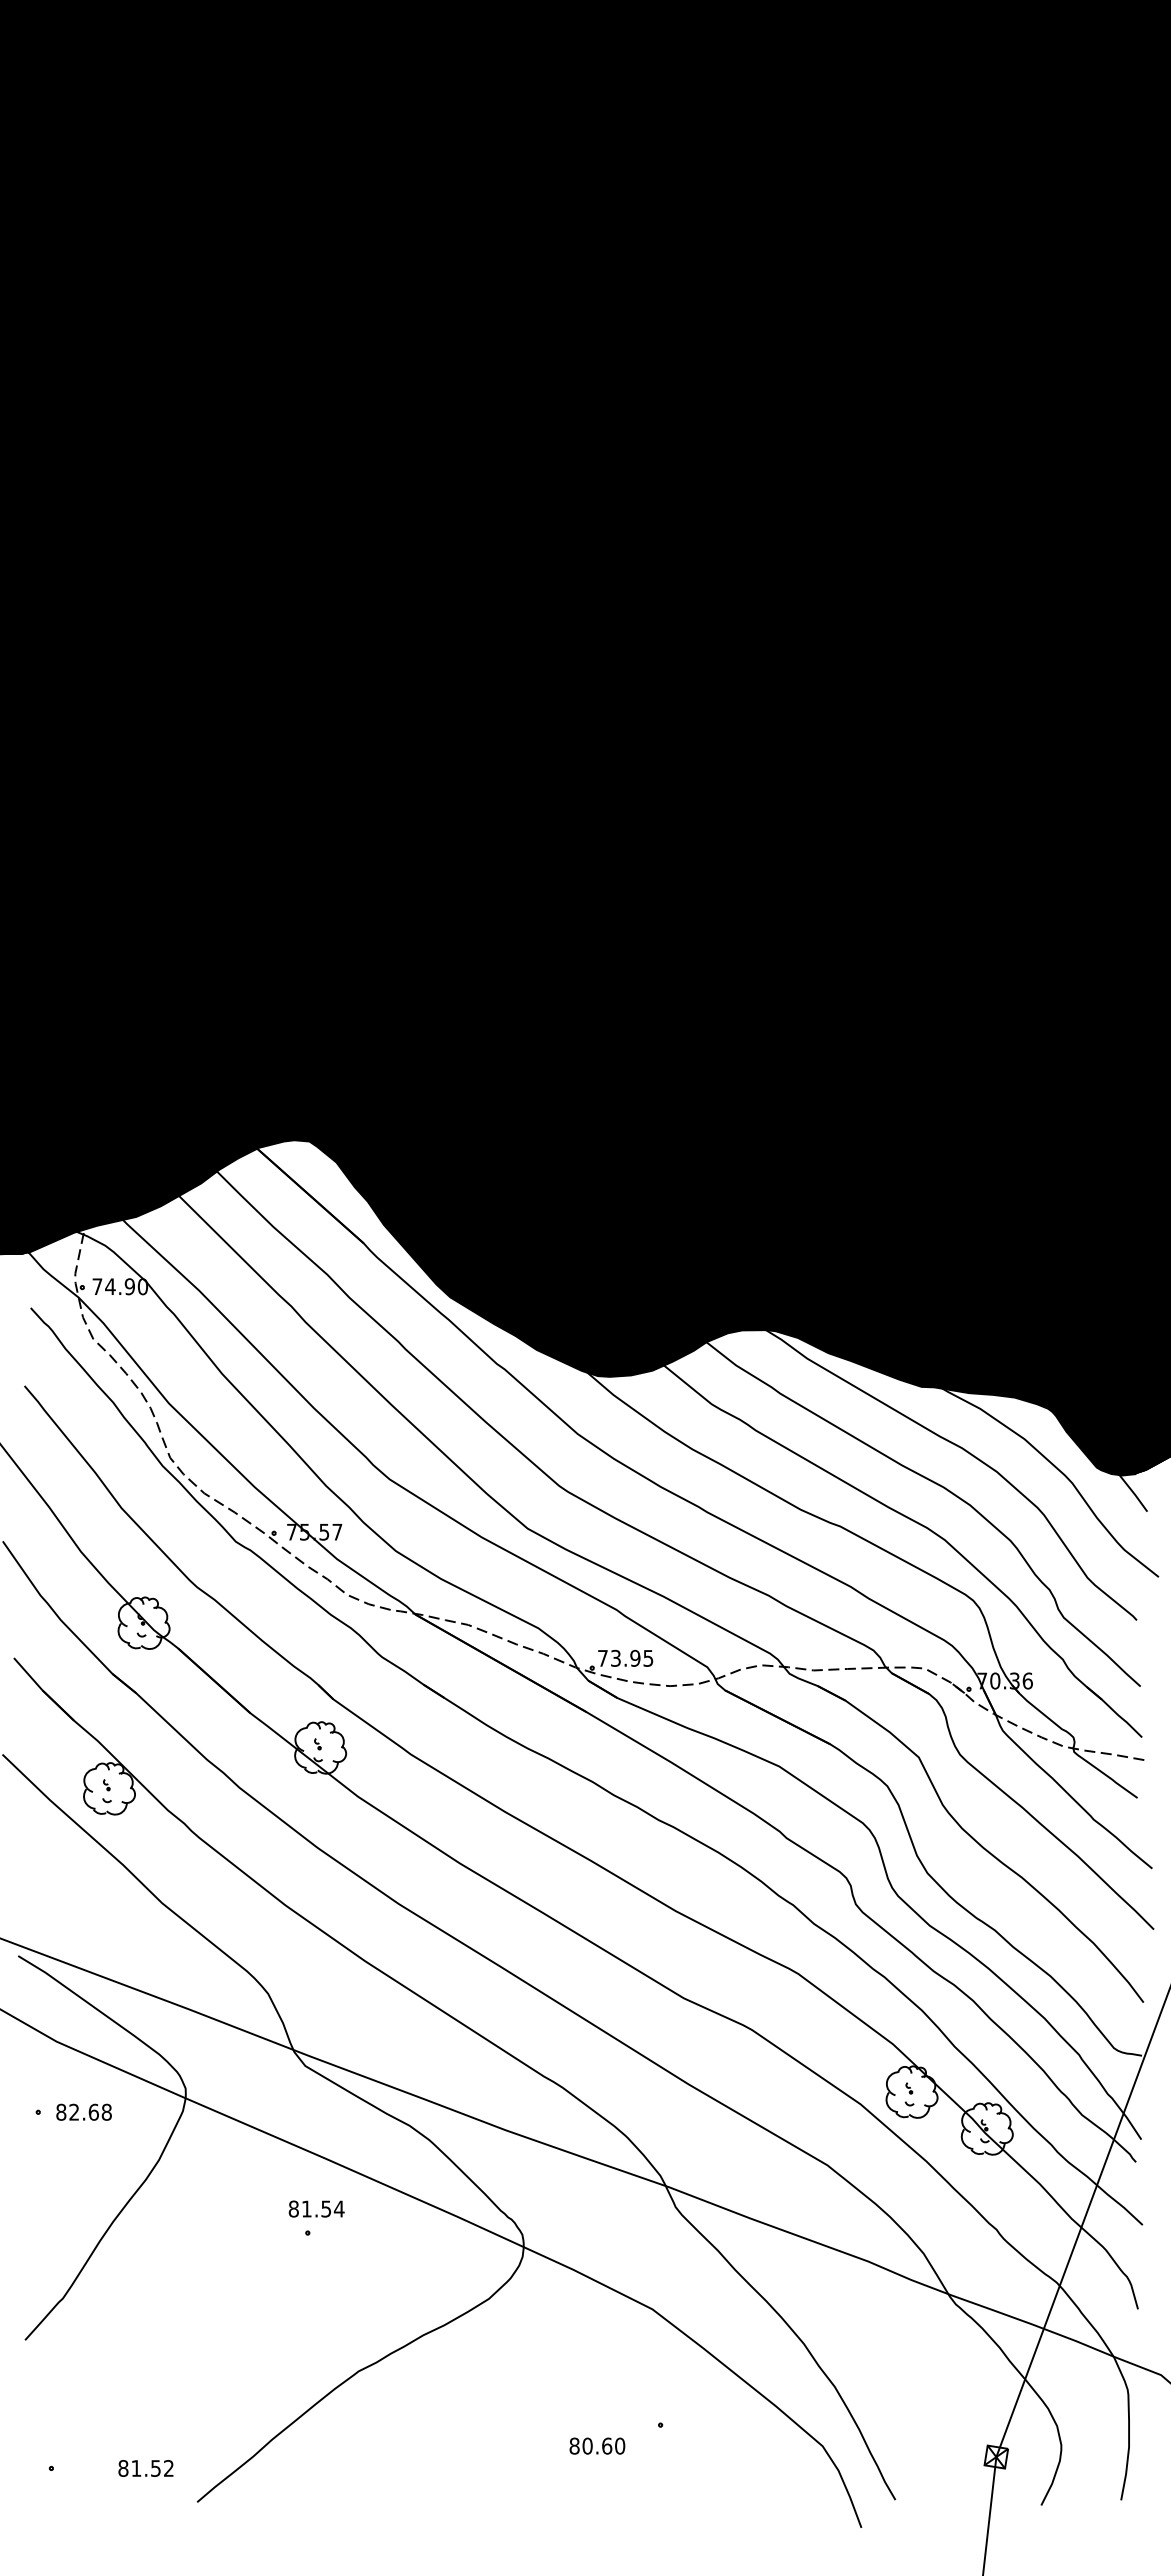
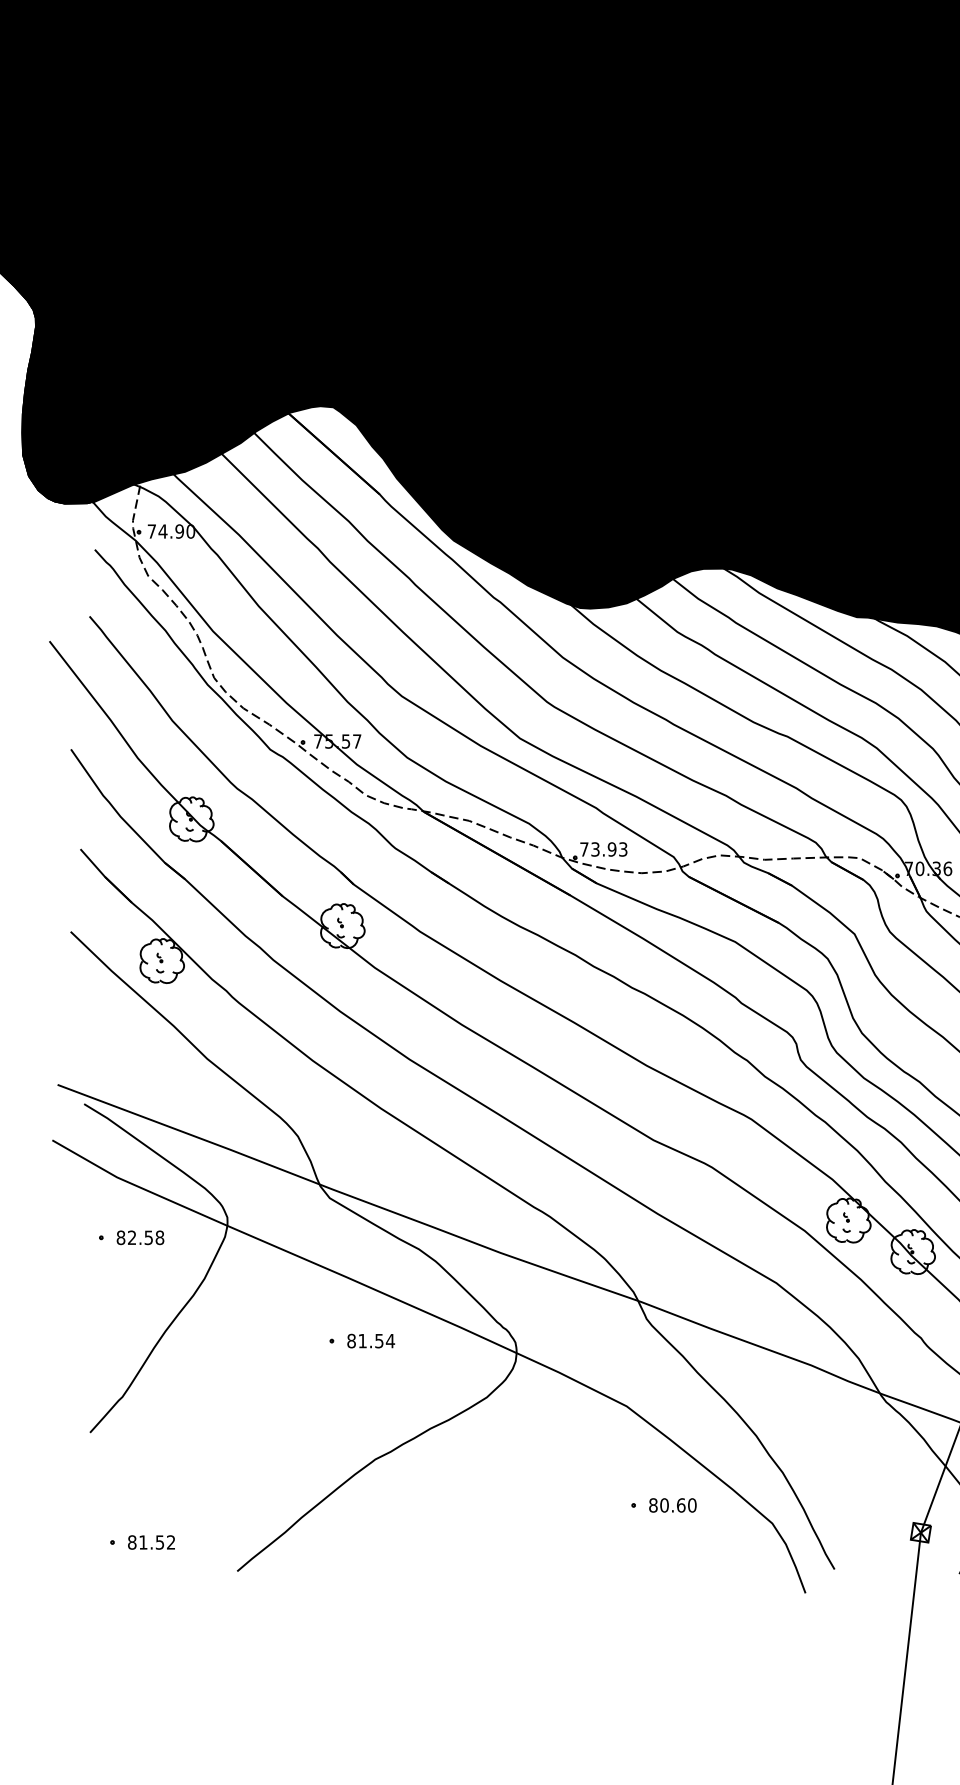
text: (648, 1657) -> (623, 848), 73.95 -> 73.93
text: (93, 2111) -> (148, 1237), 82.68 -> 82.58
text: (316, 2208) -> (370, 1340), moved
text: (597, 2445) -> (672, 1504), moved
text: (145, 2468) -> (151, 1542), moved

